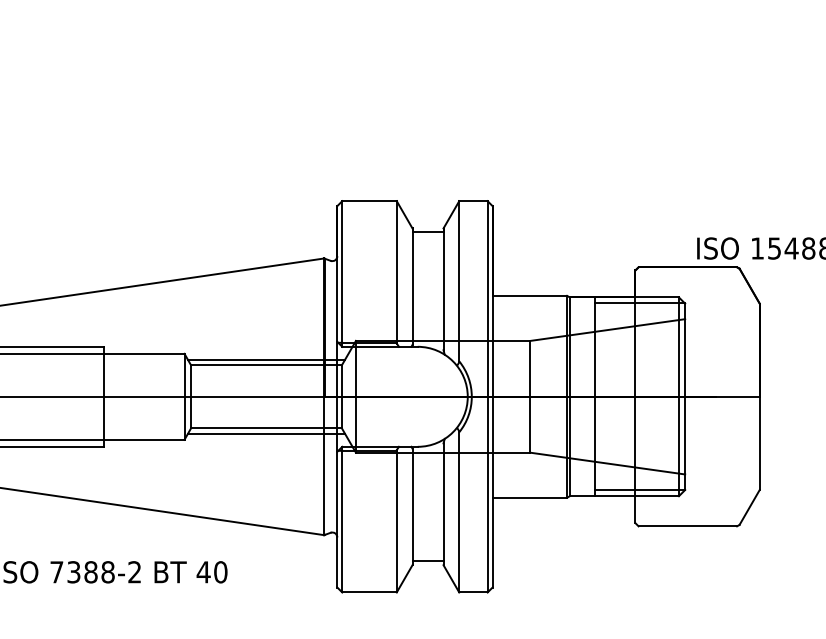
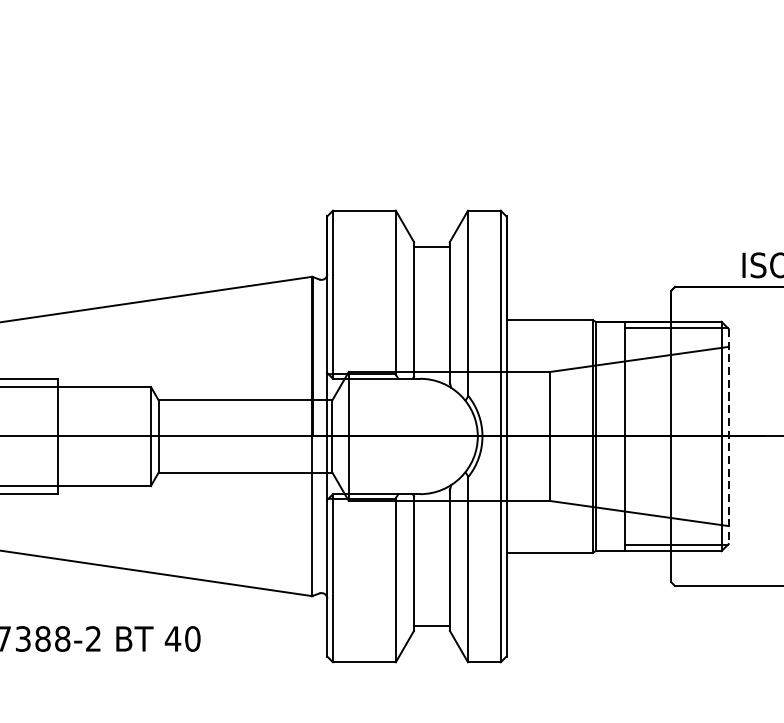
line: (266, 359) -> (245, 393), removed
line: (685, 397) -> (729, 437), solid -> dashed
line: (266, 434) -> (245, 479), removed

